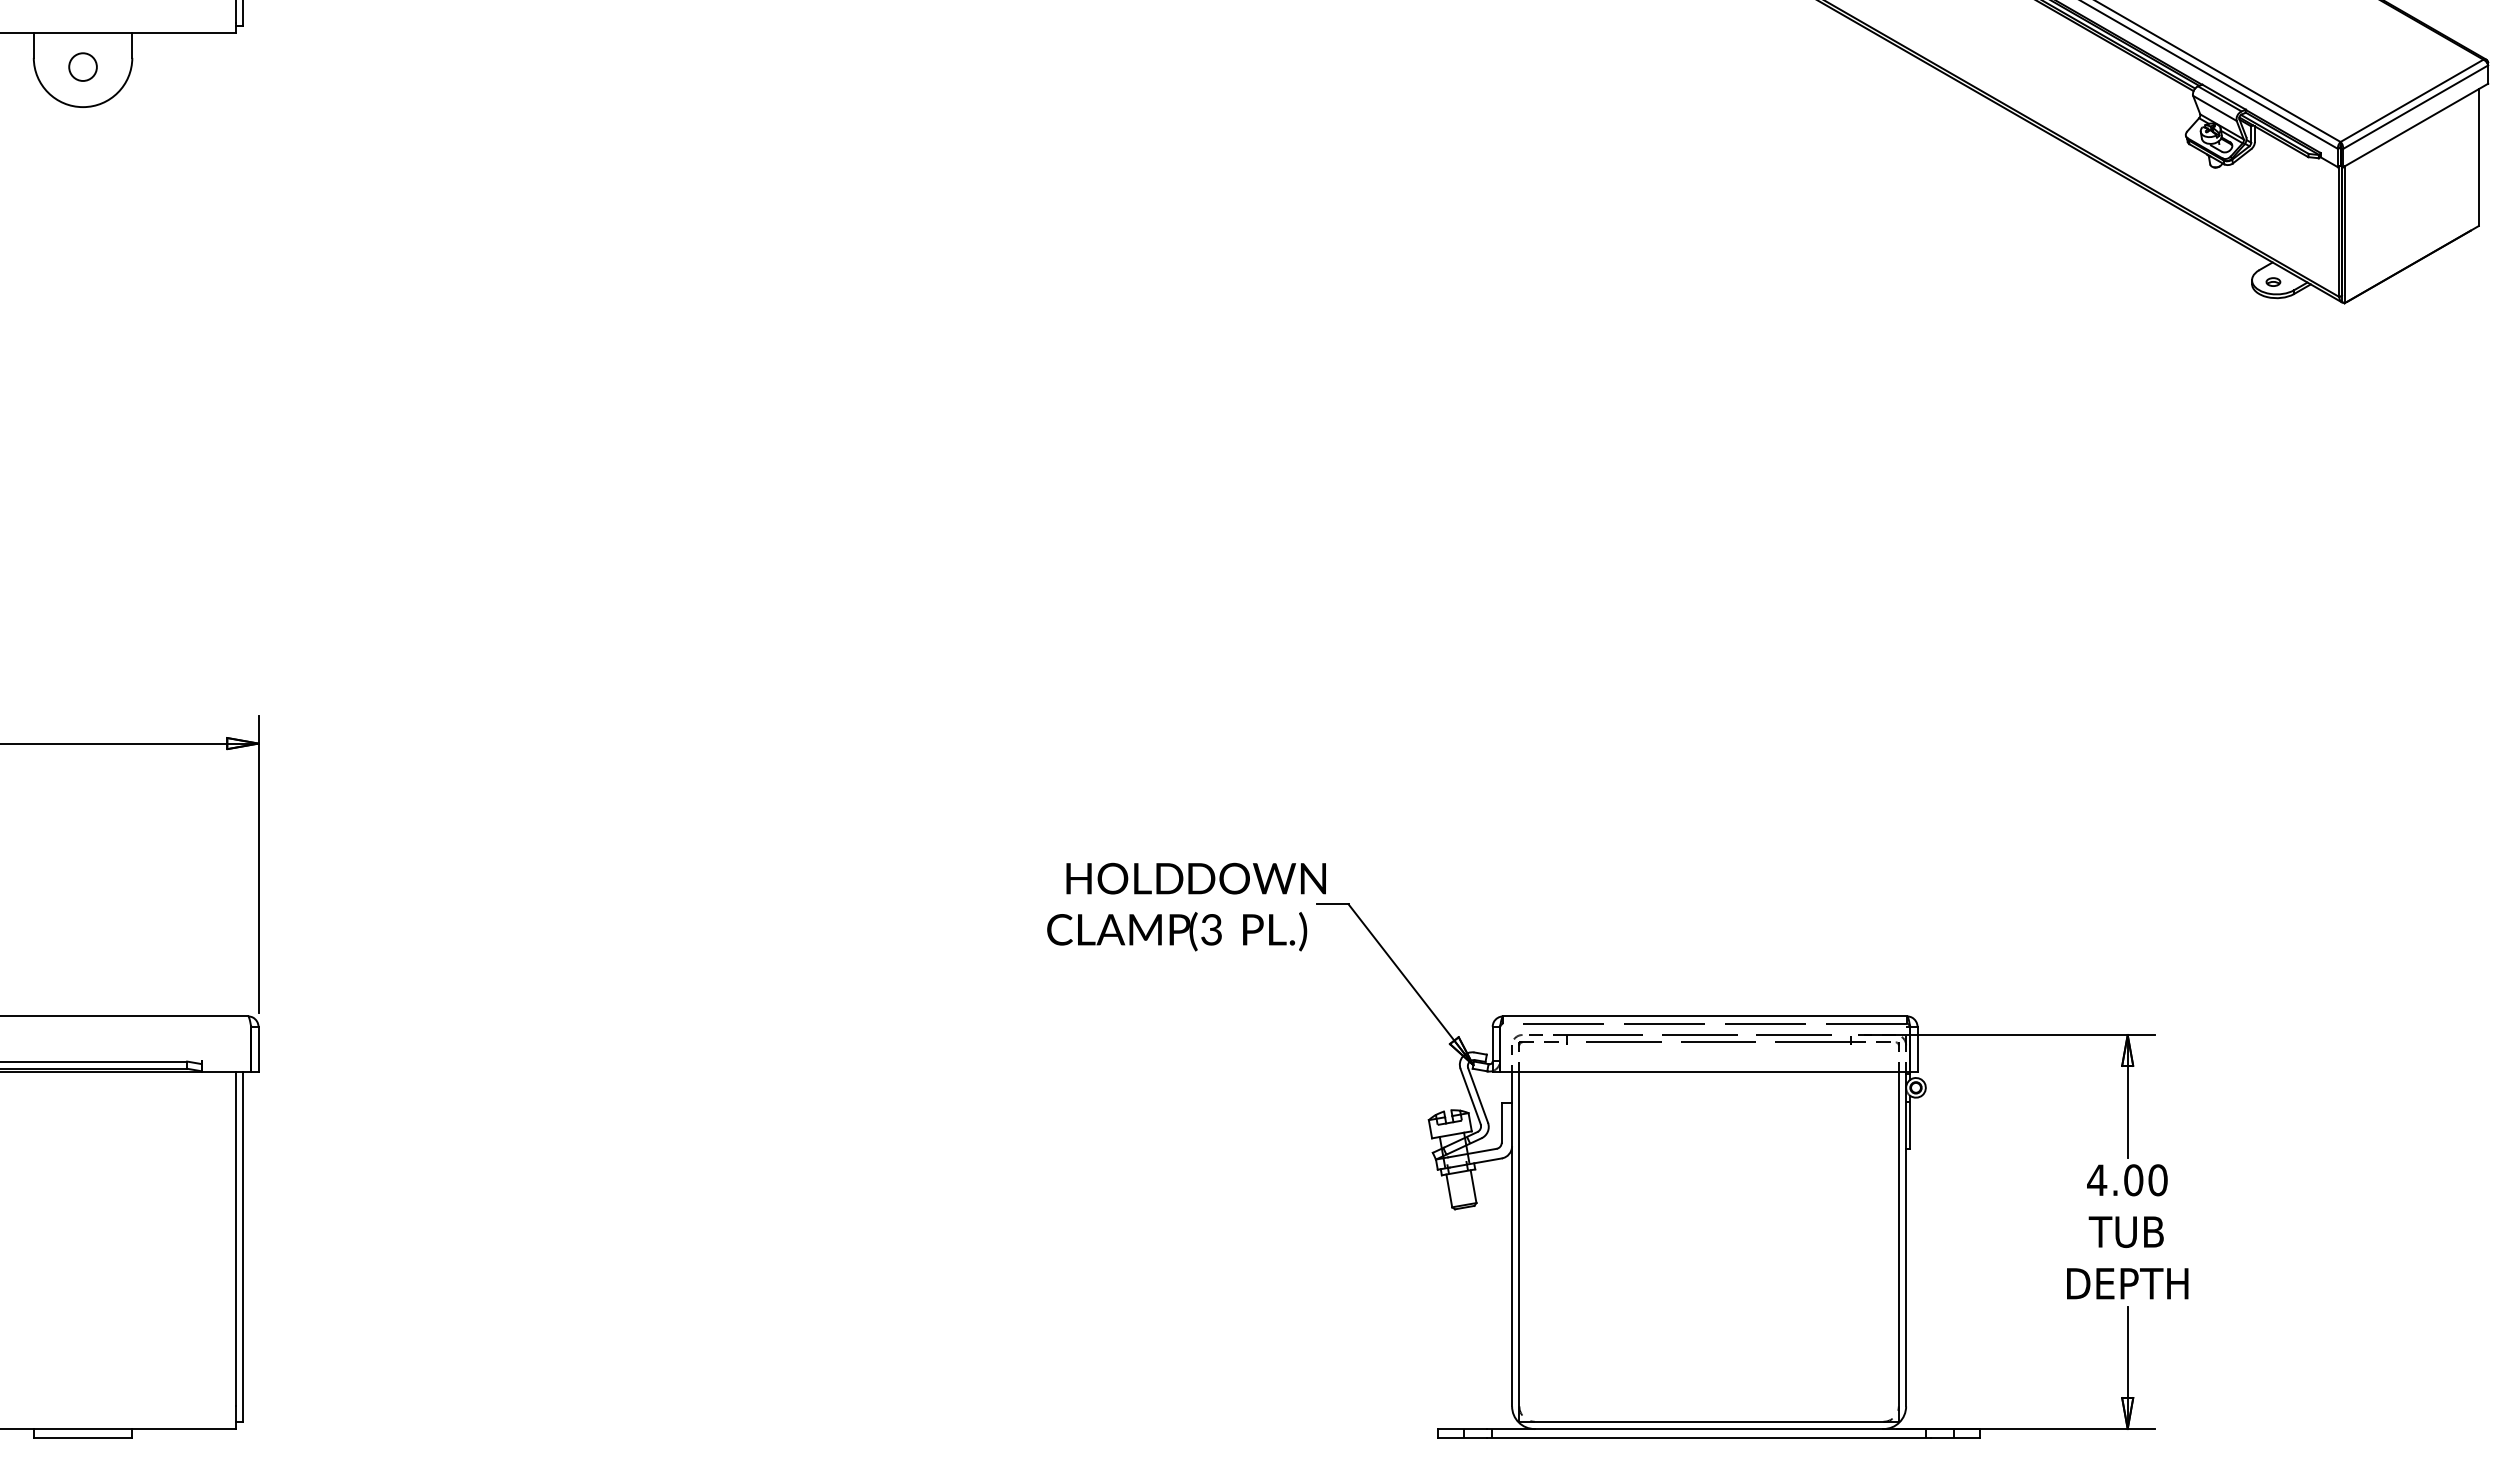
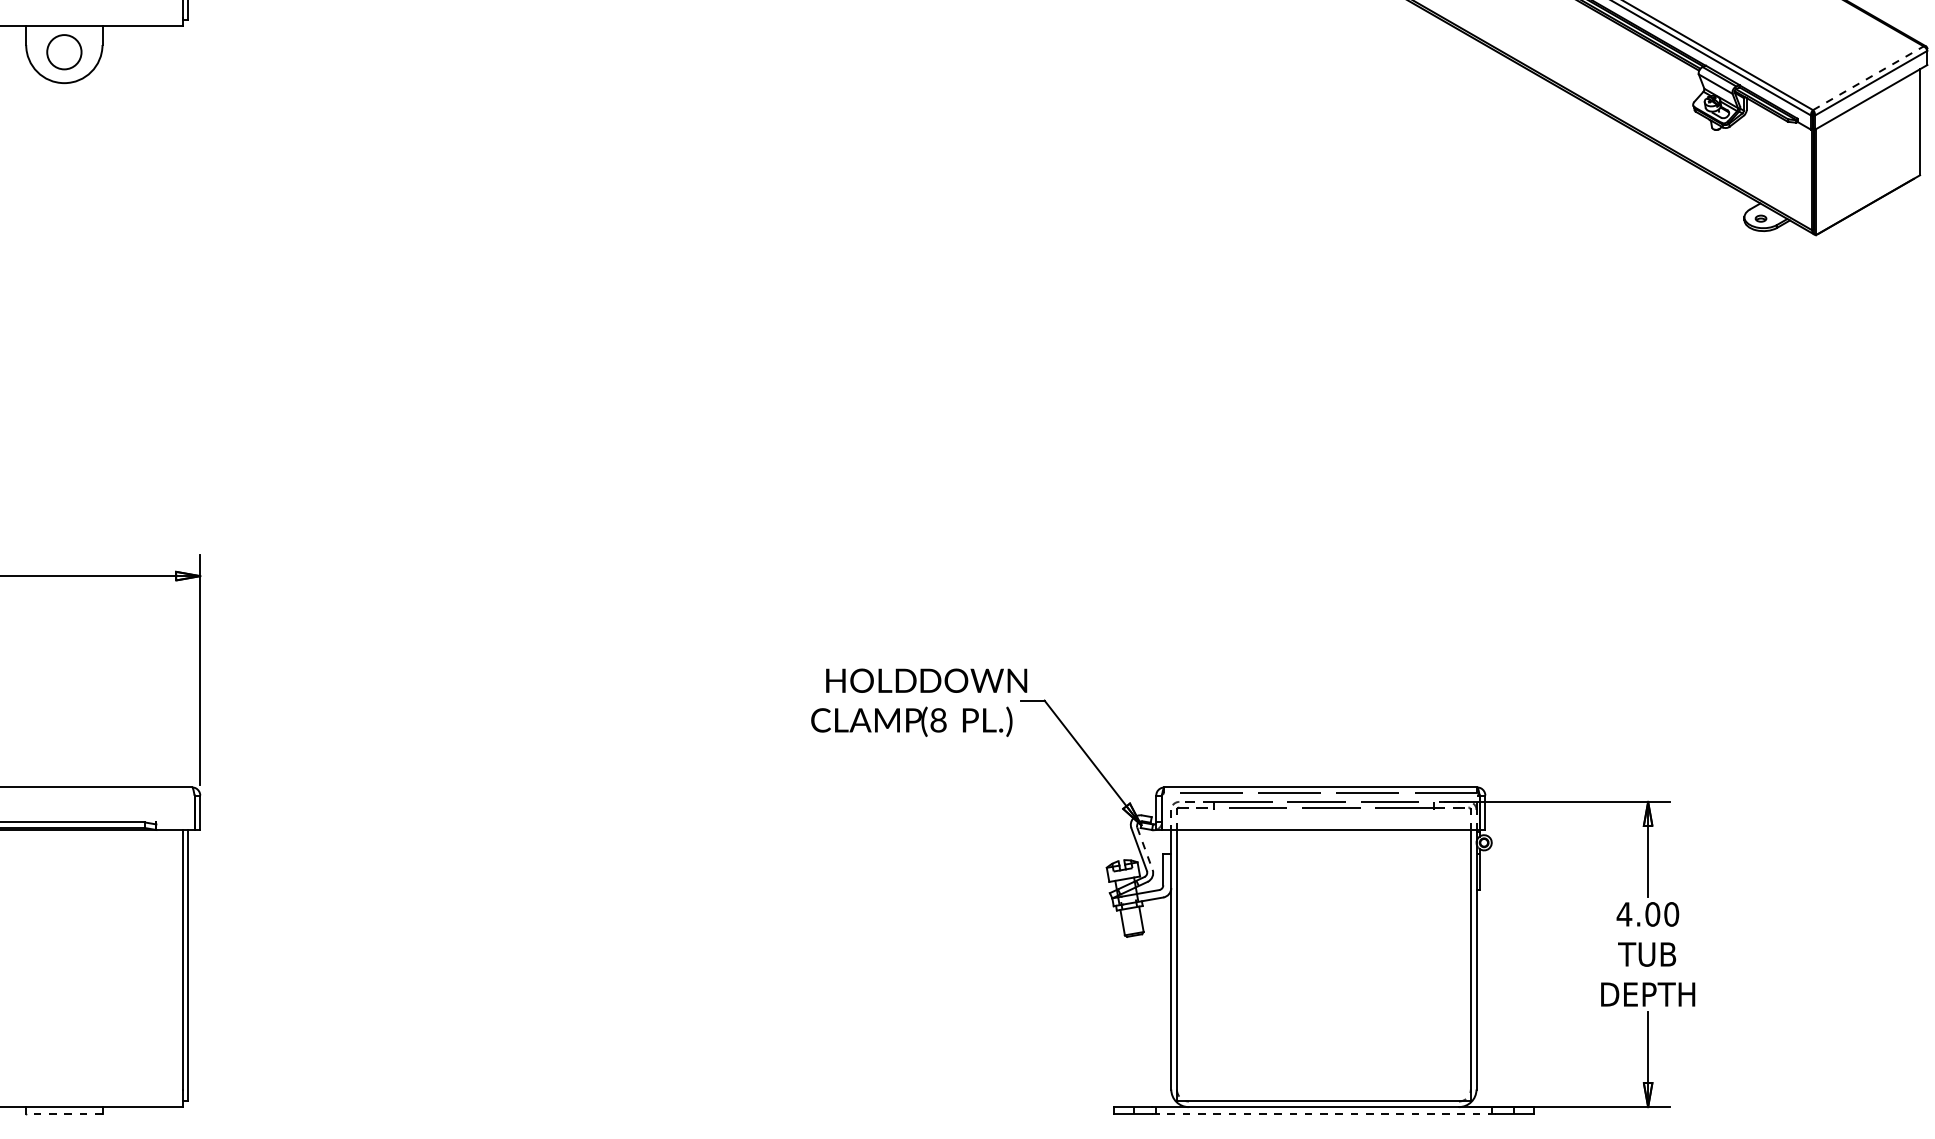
circle: (82, 66) -> (63, 51), size x1.6
line: (2412, 100) -> (1868, 78), solid -> dashed
text: (1211, 929) -> (938, 720), (3 -> (8
line: (1478, 1095) -> (1145, 848), solid -> dashed
line: (82, 1438) -> (63, 1114), solid -> dashed
line: (1709, 1438) -> (1324, 1114), solid -> dashed

